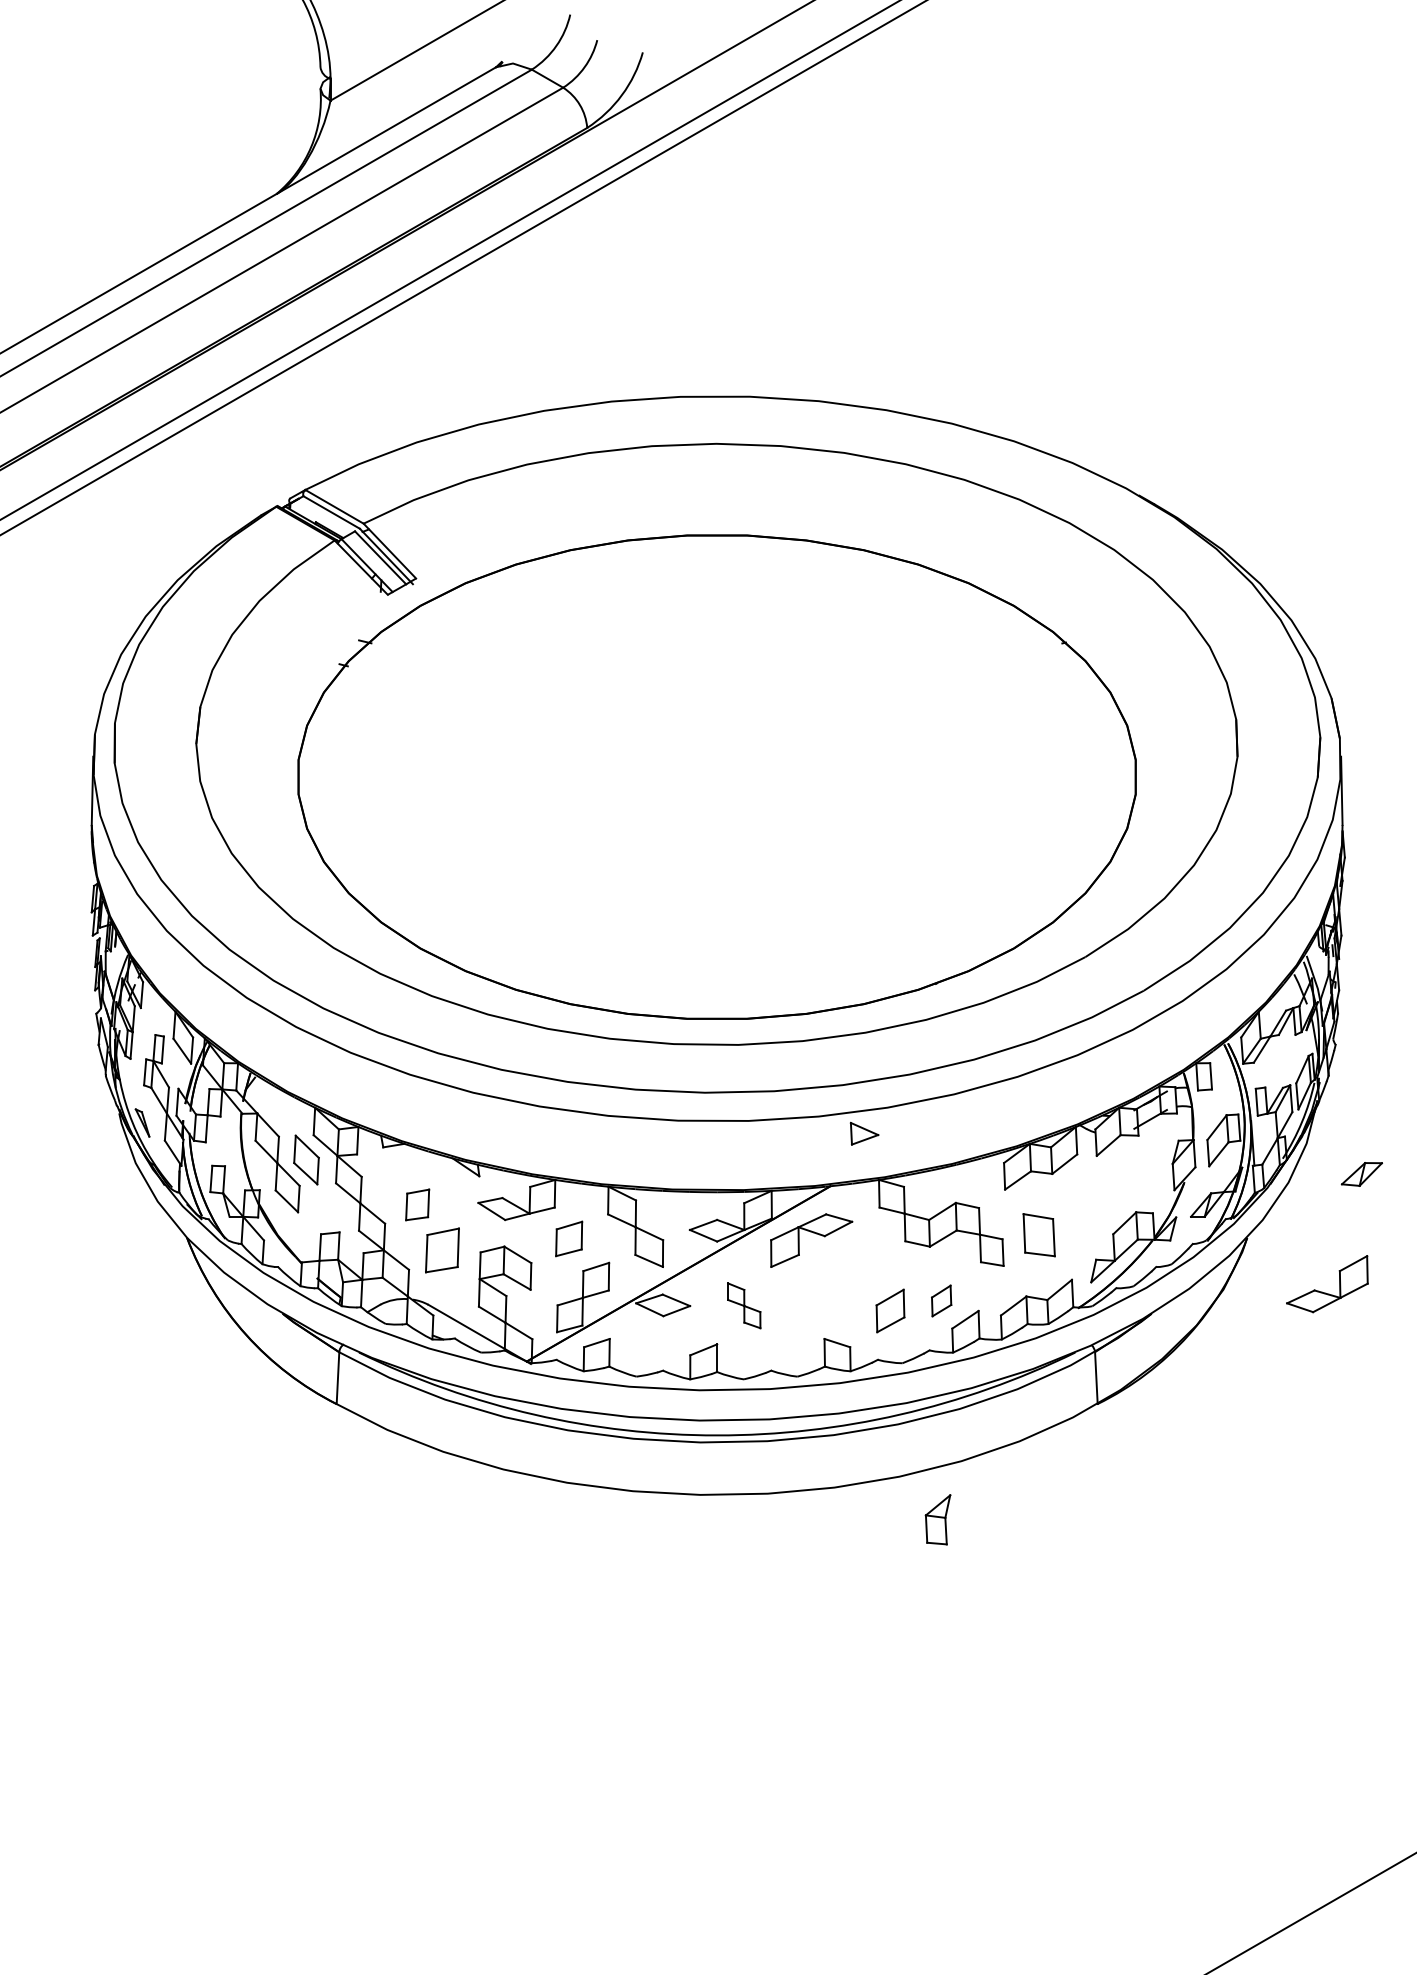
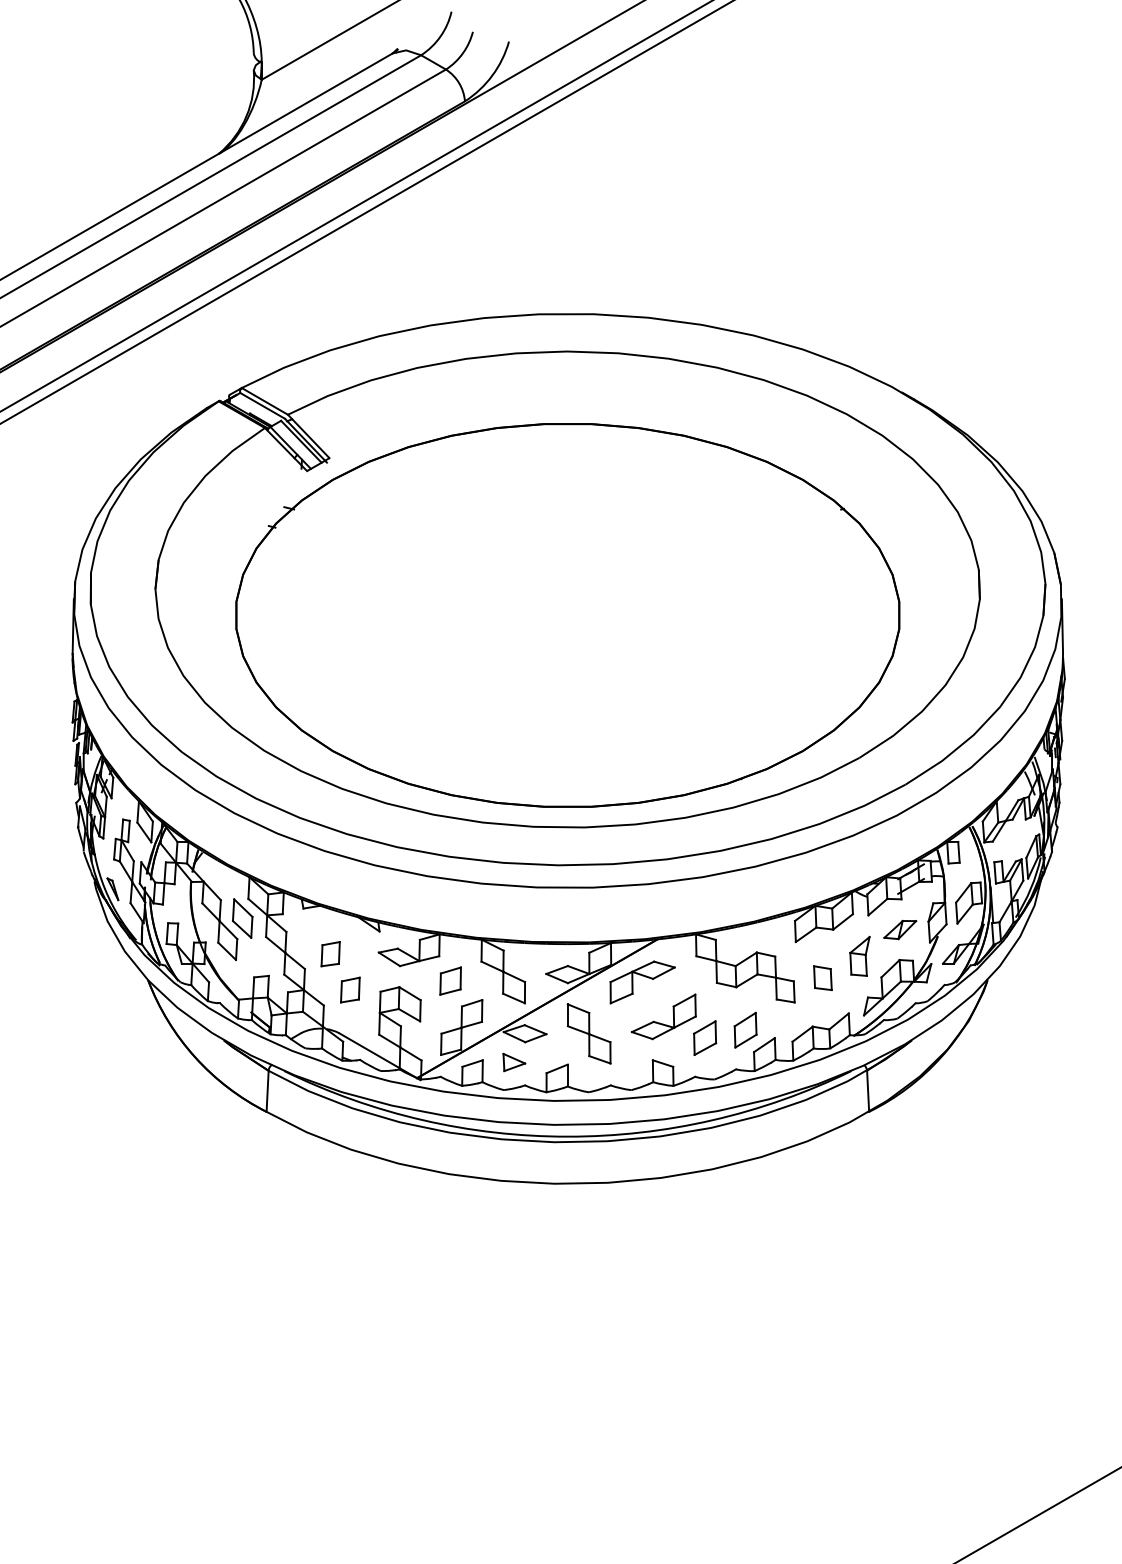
part: (864, 1133) -> (514, 1062), moved
part: (1361, 1174) -> (899, 930), moved
part: (1039, 1235) -> (823, 978), size x0.71
part: (442, 1249) -> (350, 989), size x0.71
part: (1325, 1292) -> (662, 1023), moved
part: (941, 1300) -> (745, 1029), size x1.43
part: (744, 1305) -> (589, 1033), size x1.67
part: (937, 1519) -> (859, 956), moved

